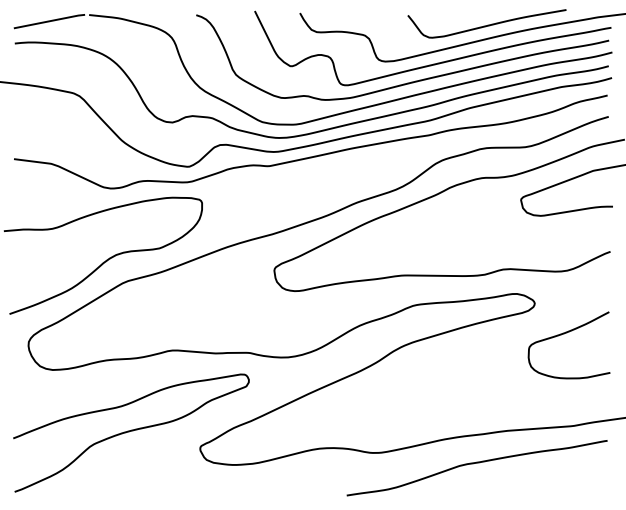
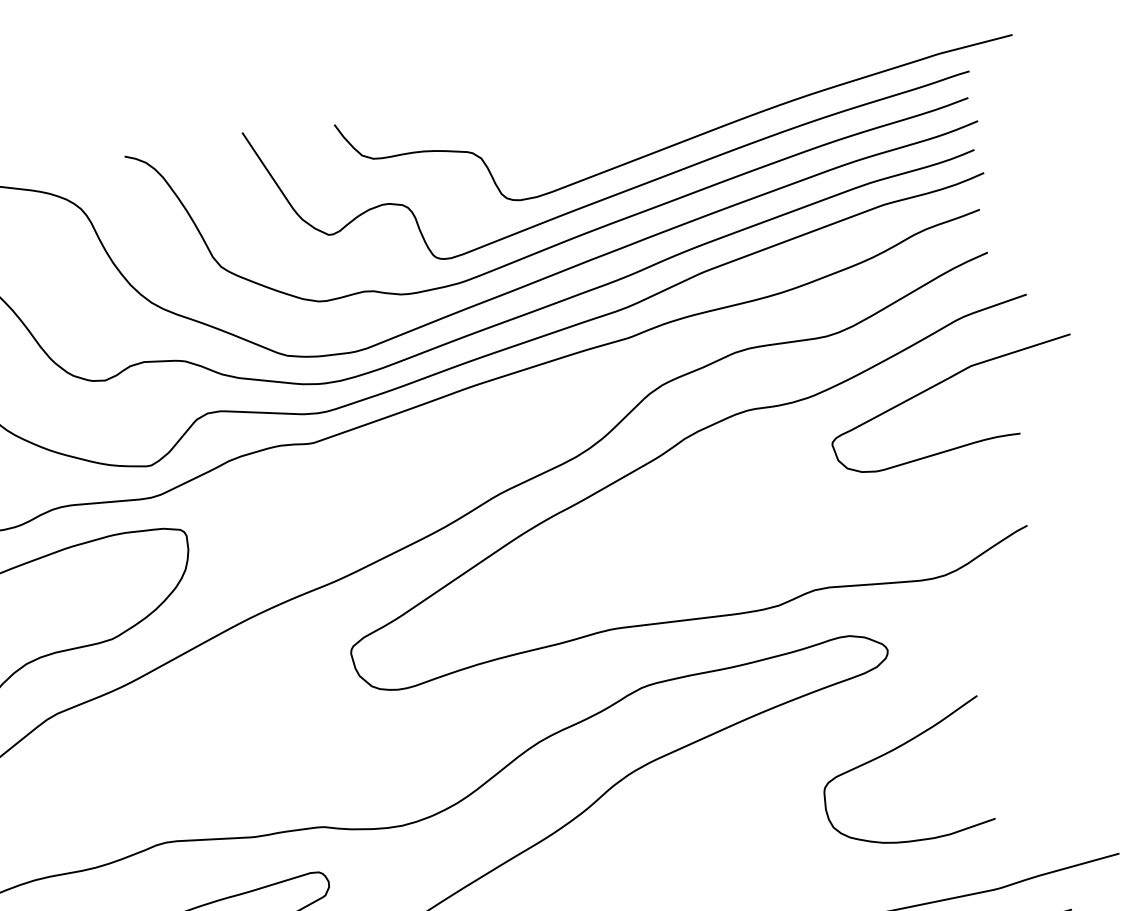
curve: (487, 24) -> (717, 97), removed
curve: (564, 334) -> (892, 753), moved

